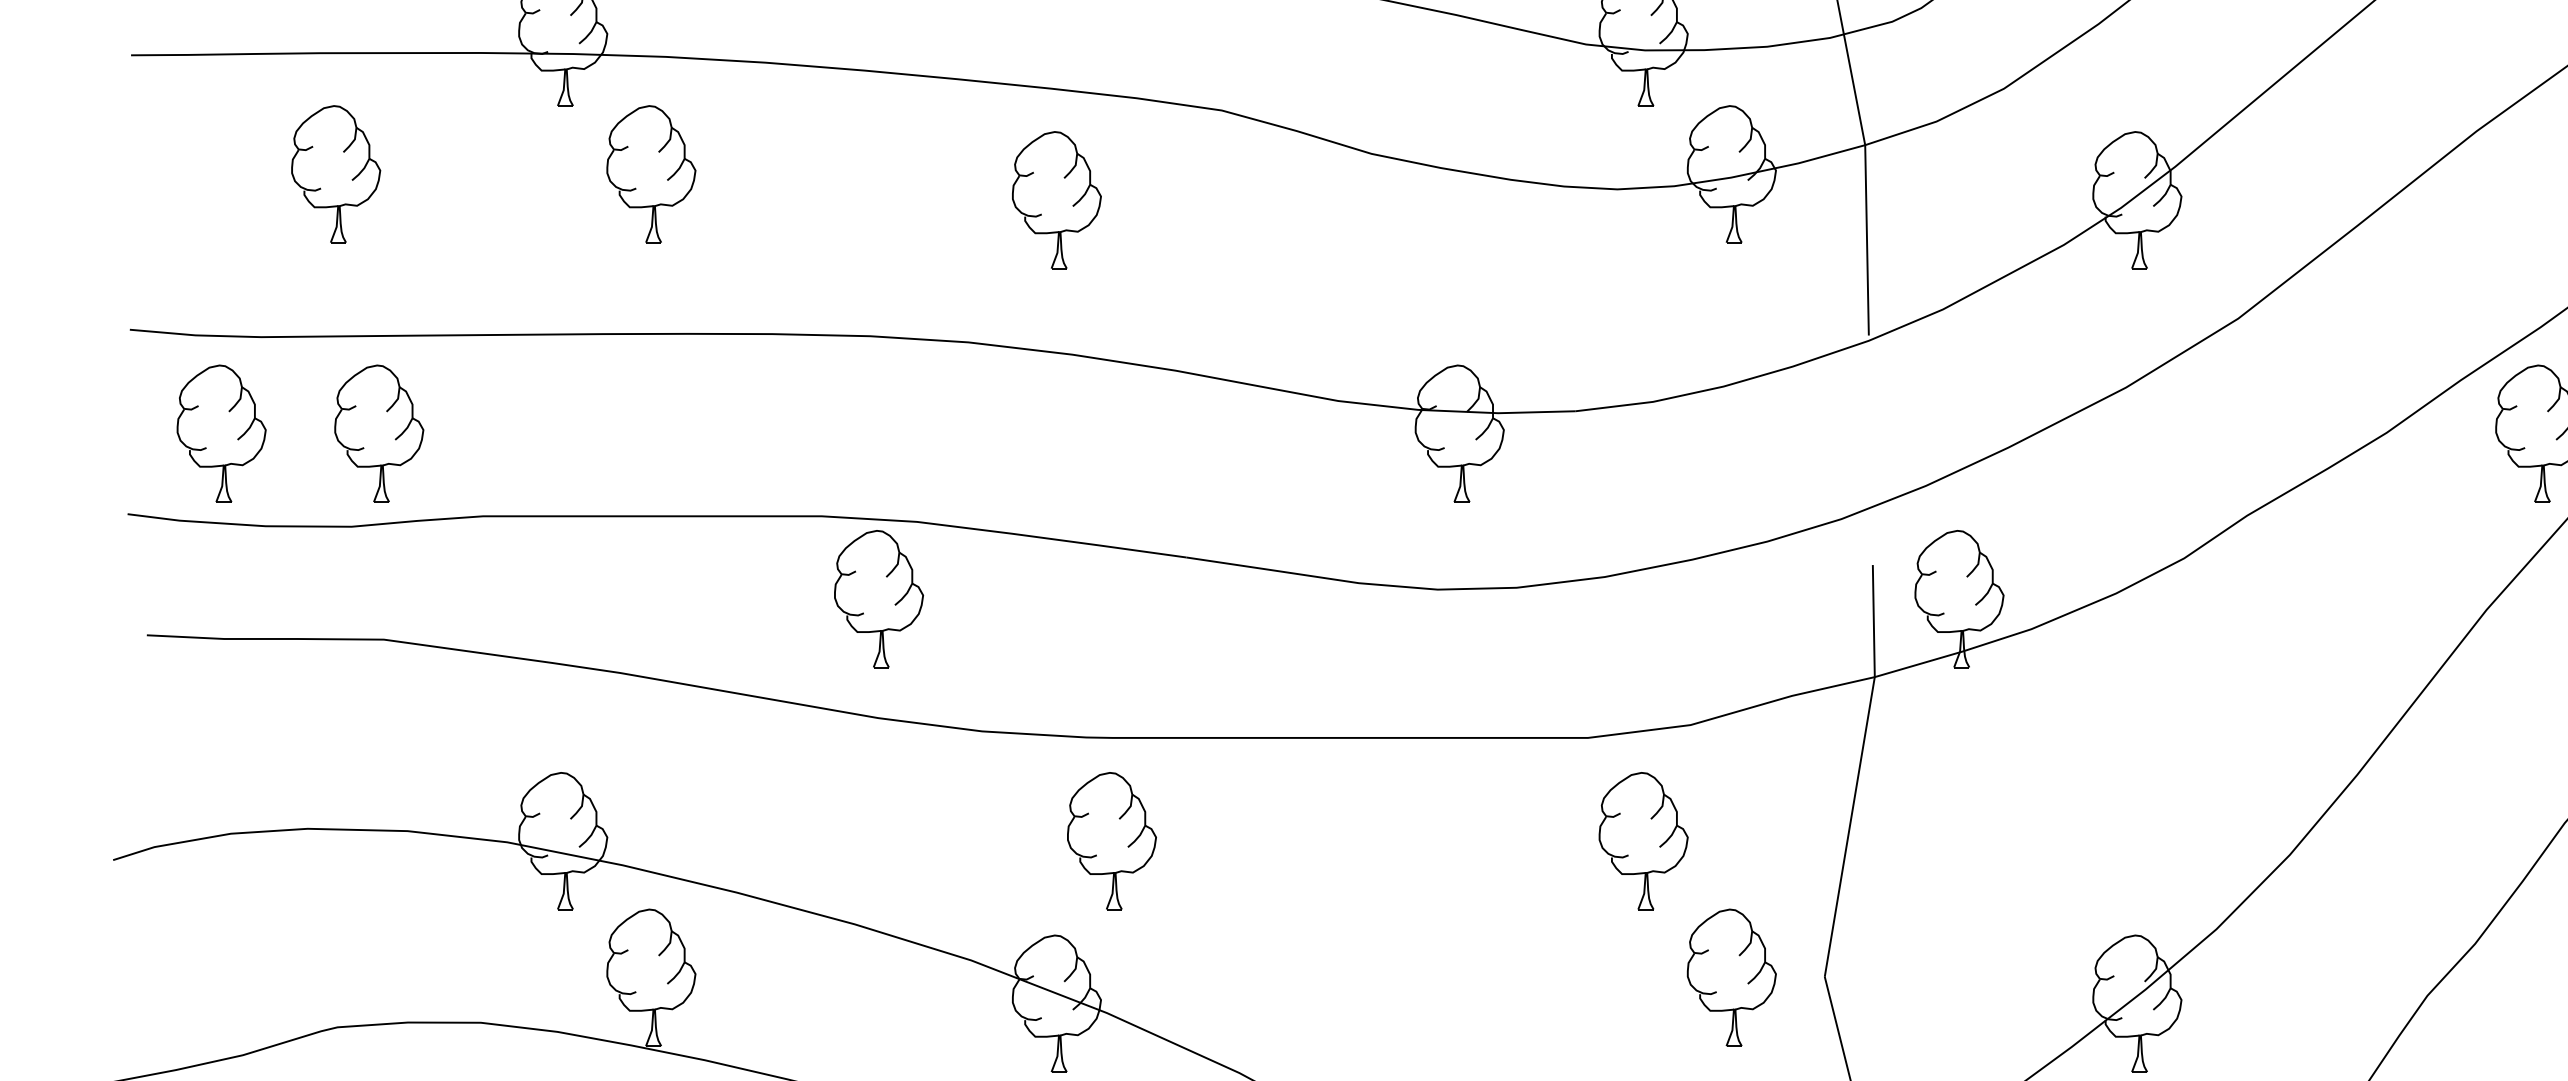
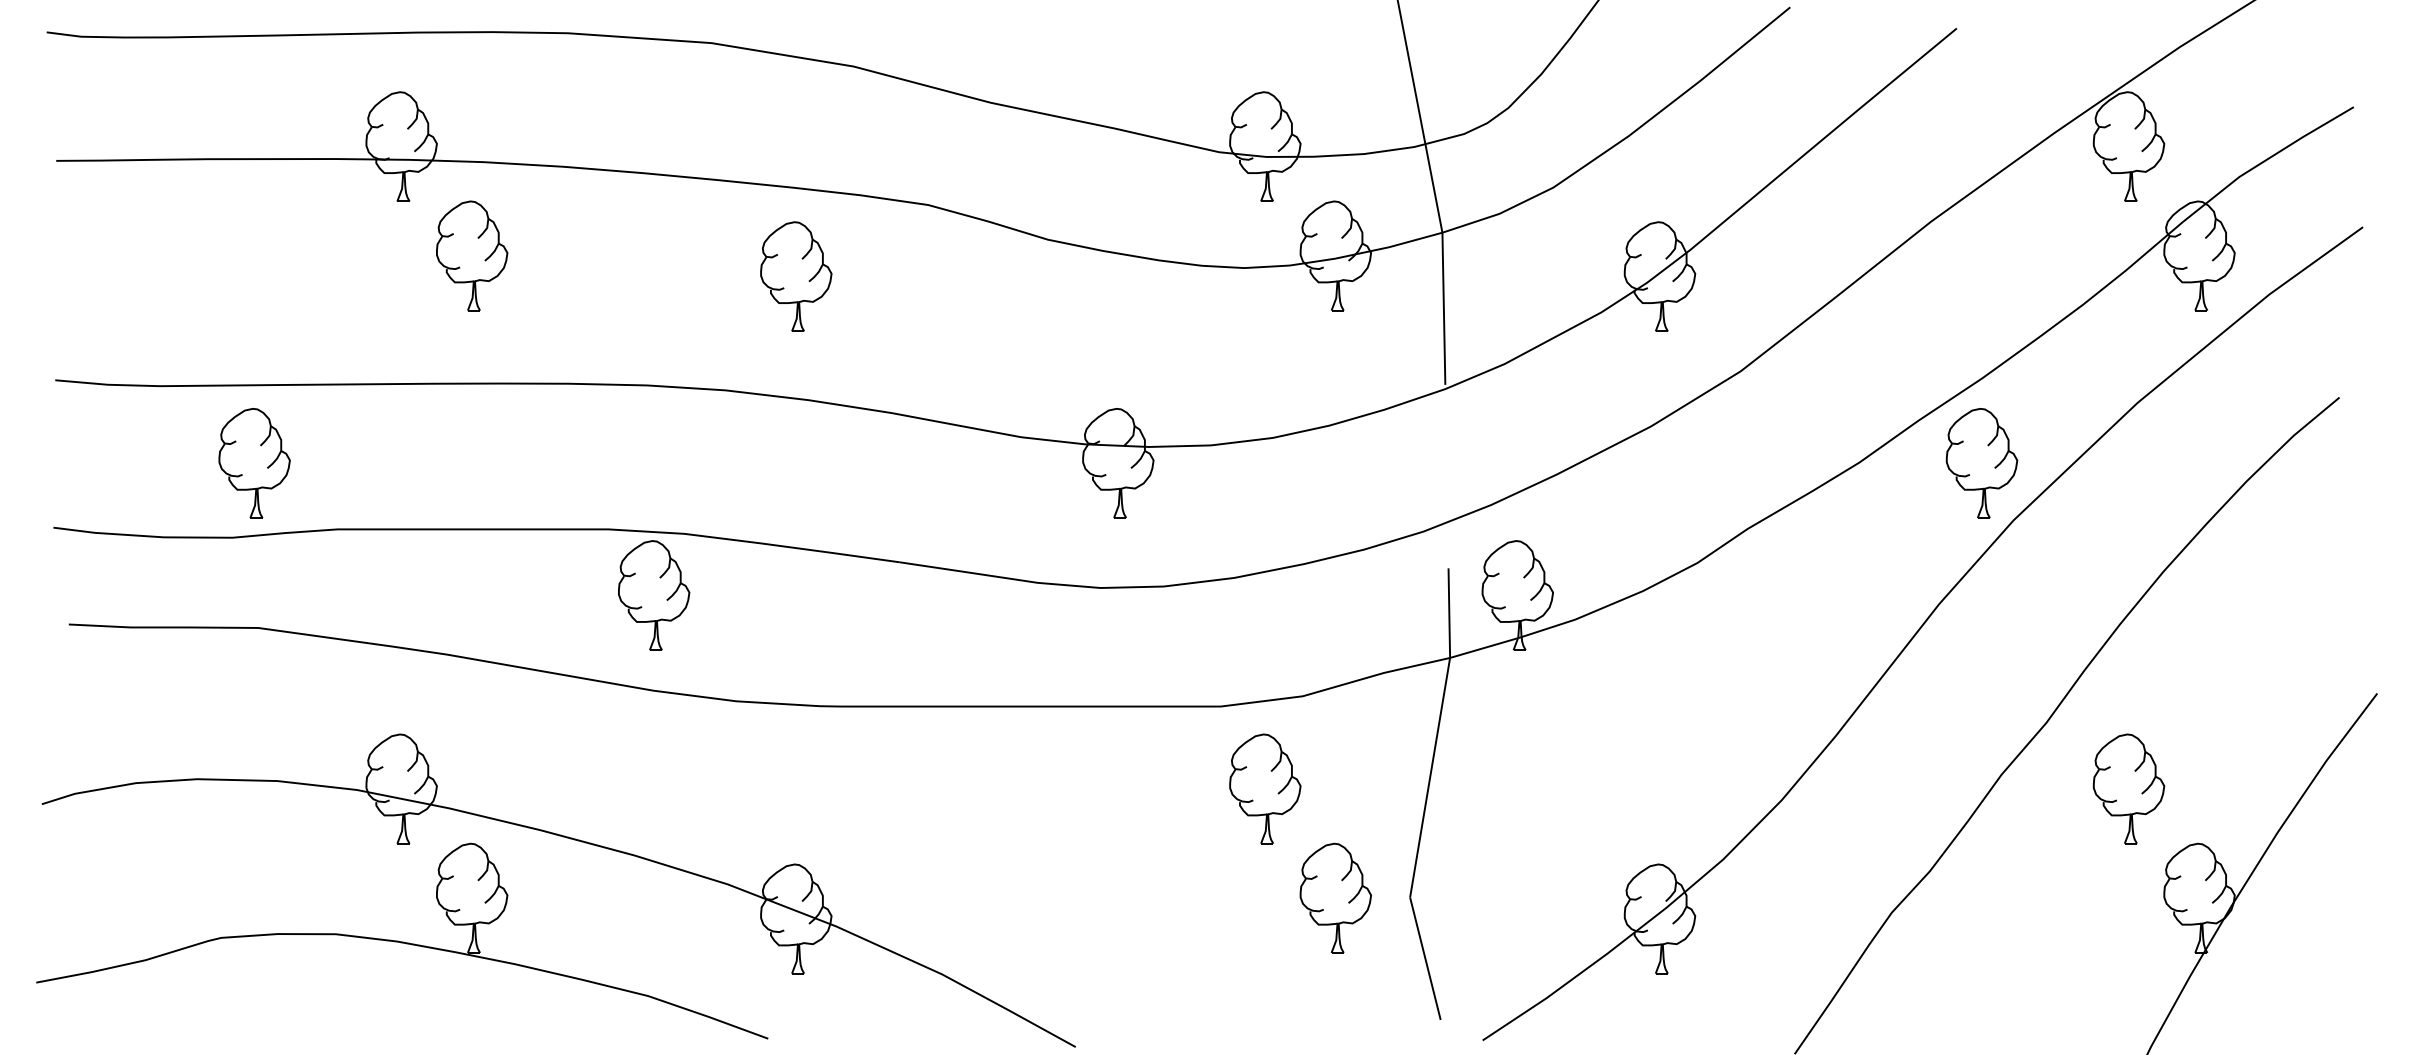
part: (336, 173) -> (220, 255), removed
part: (221, 433) -> (128, 463), removed
part: (1112, 840) -> (840, 788), removed

